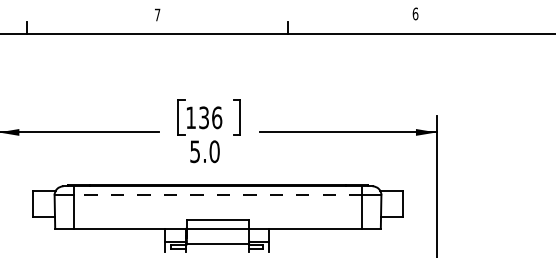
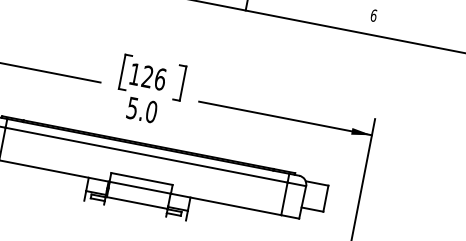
text: (203, 117) -> (147, 76), 136 -> 126
line: (217, 195) -> (146, 155), dashed -> solid

